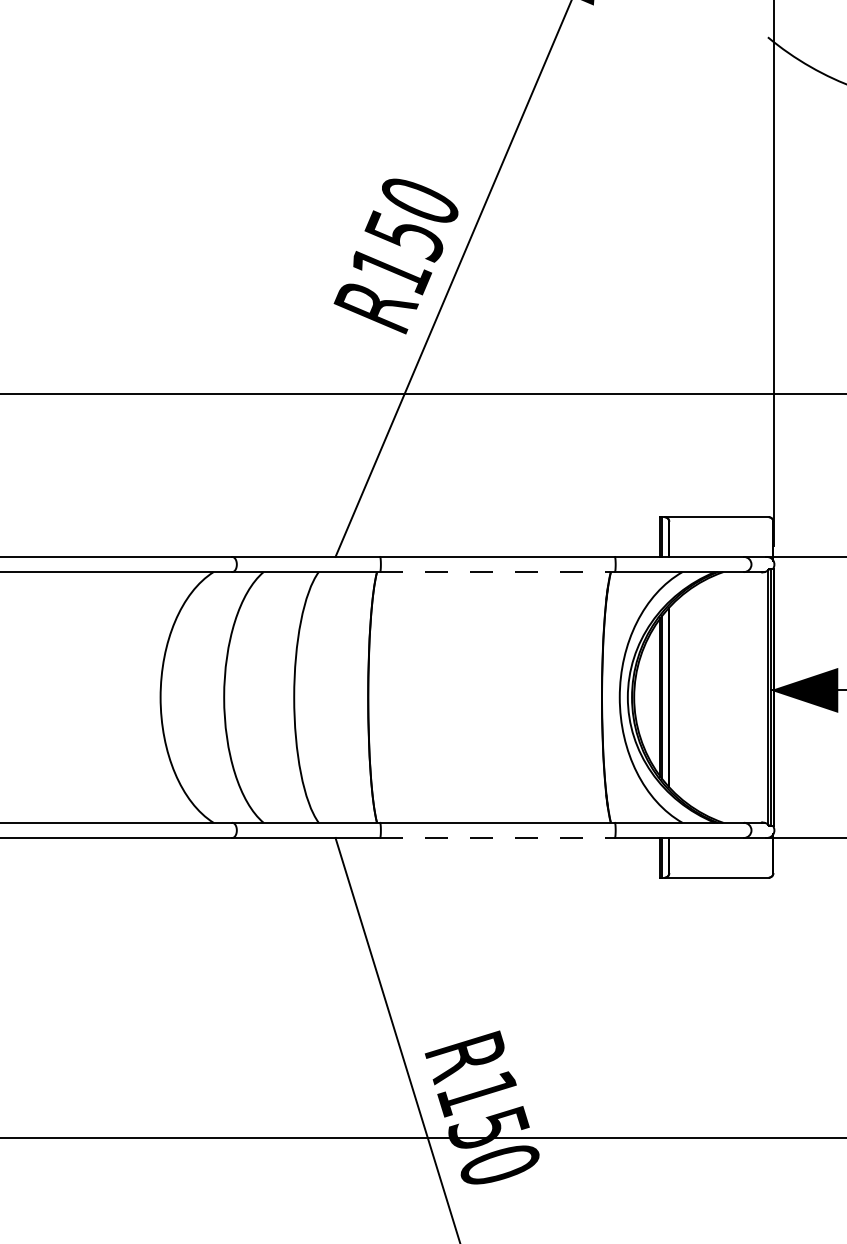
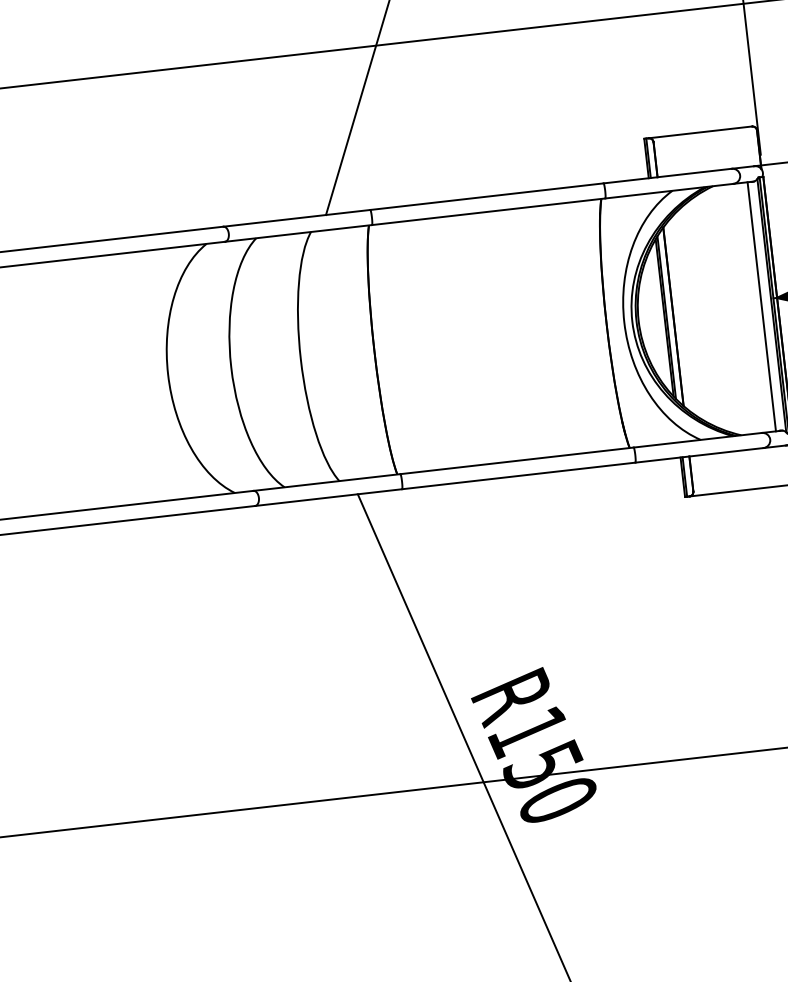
line: (498, 572) -> (489, 212), dashed -> solid
line: (758, 697) -> (762, 306), added
line: (498, 838) -> (519, 476), dashed -> solid

